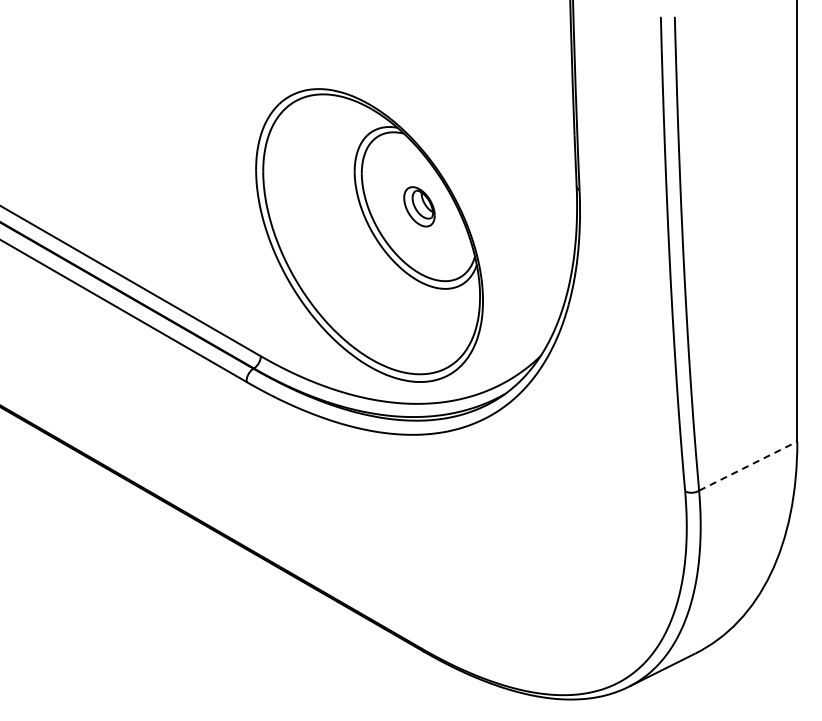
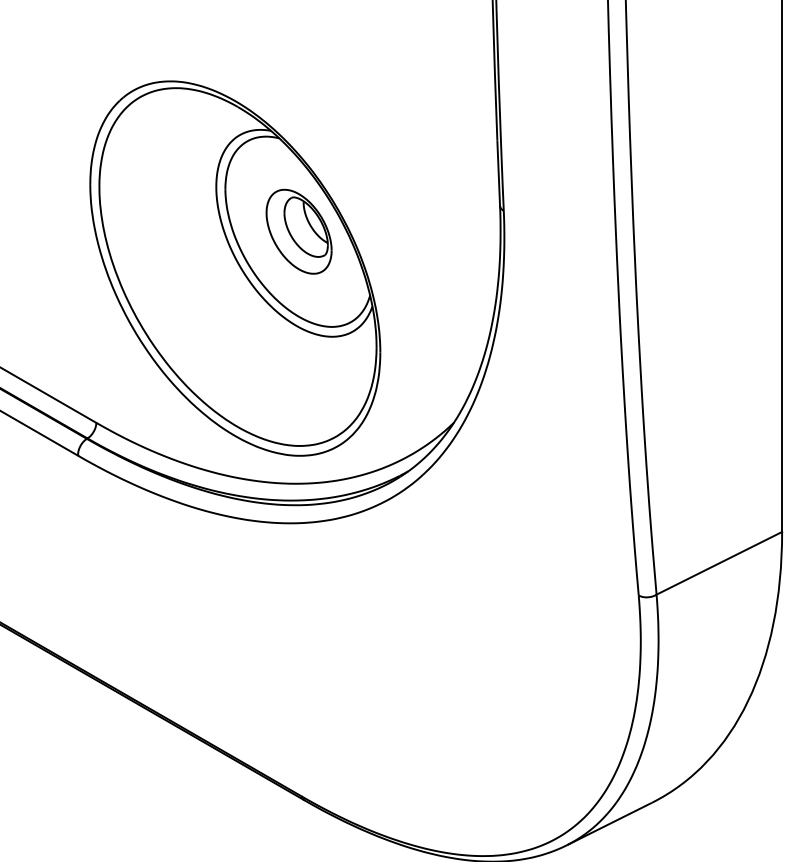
part: (419, 206) -> (299, 231), size x1.67
line: (748, 466) -> (719, 563), dashed -> solid

